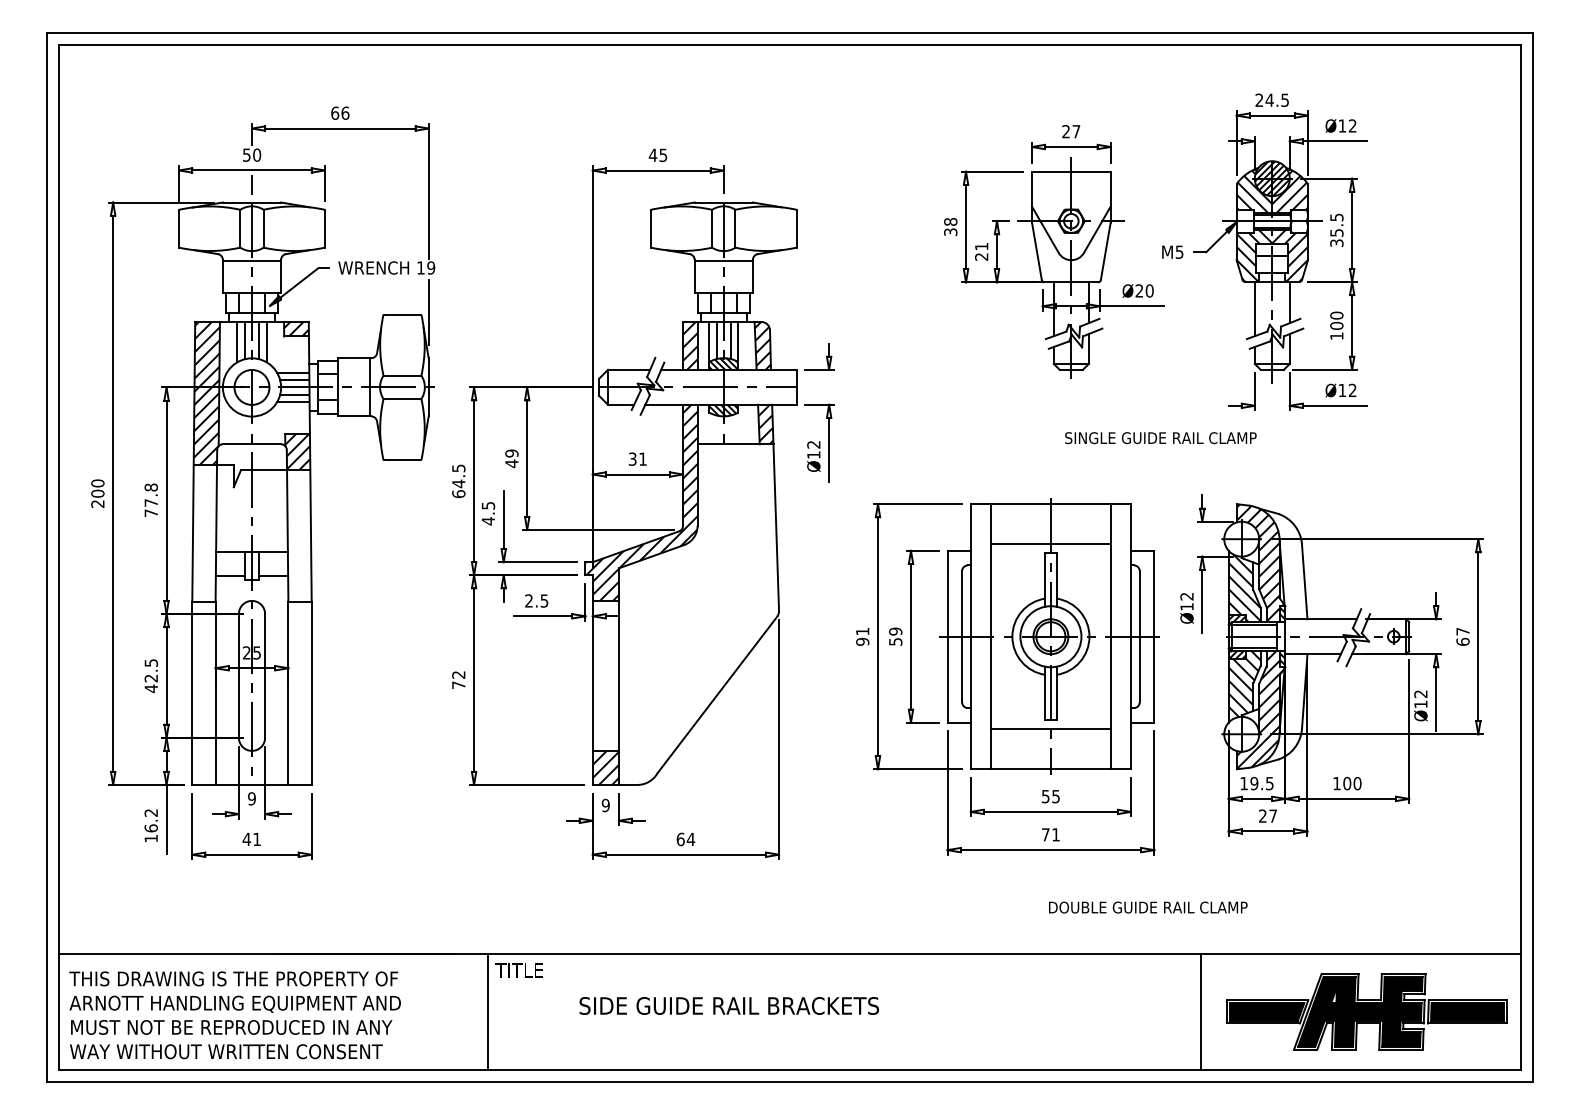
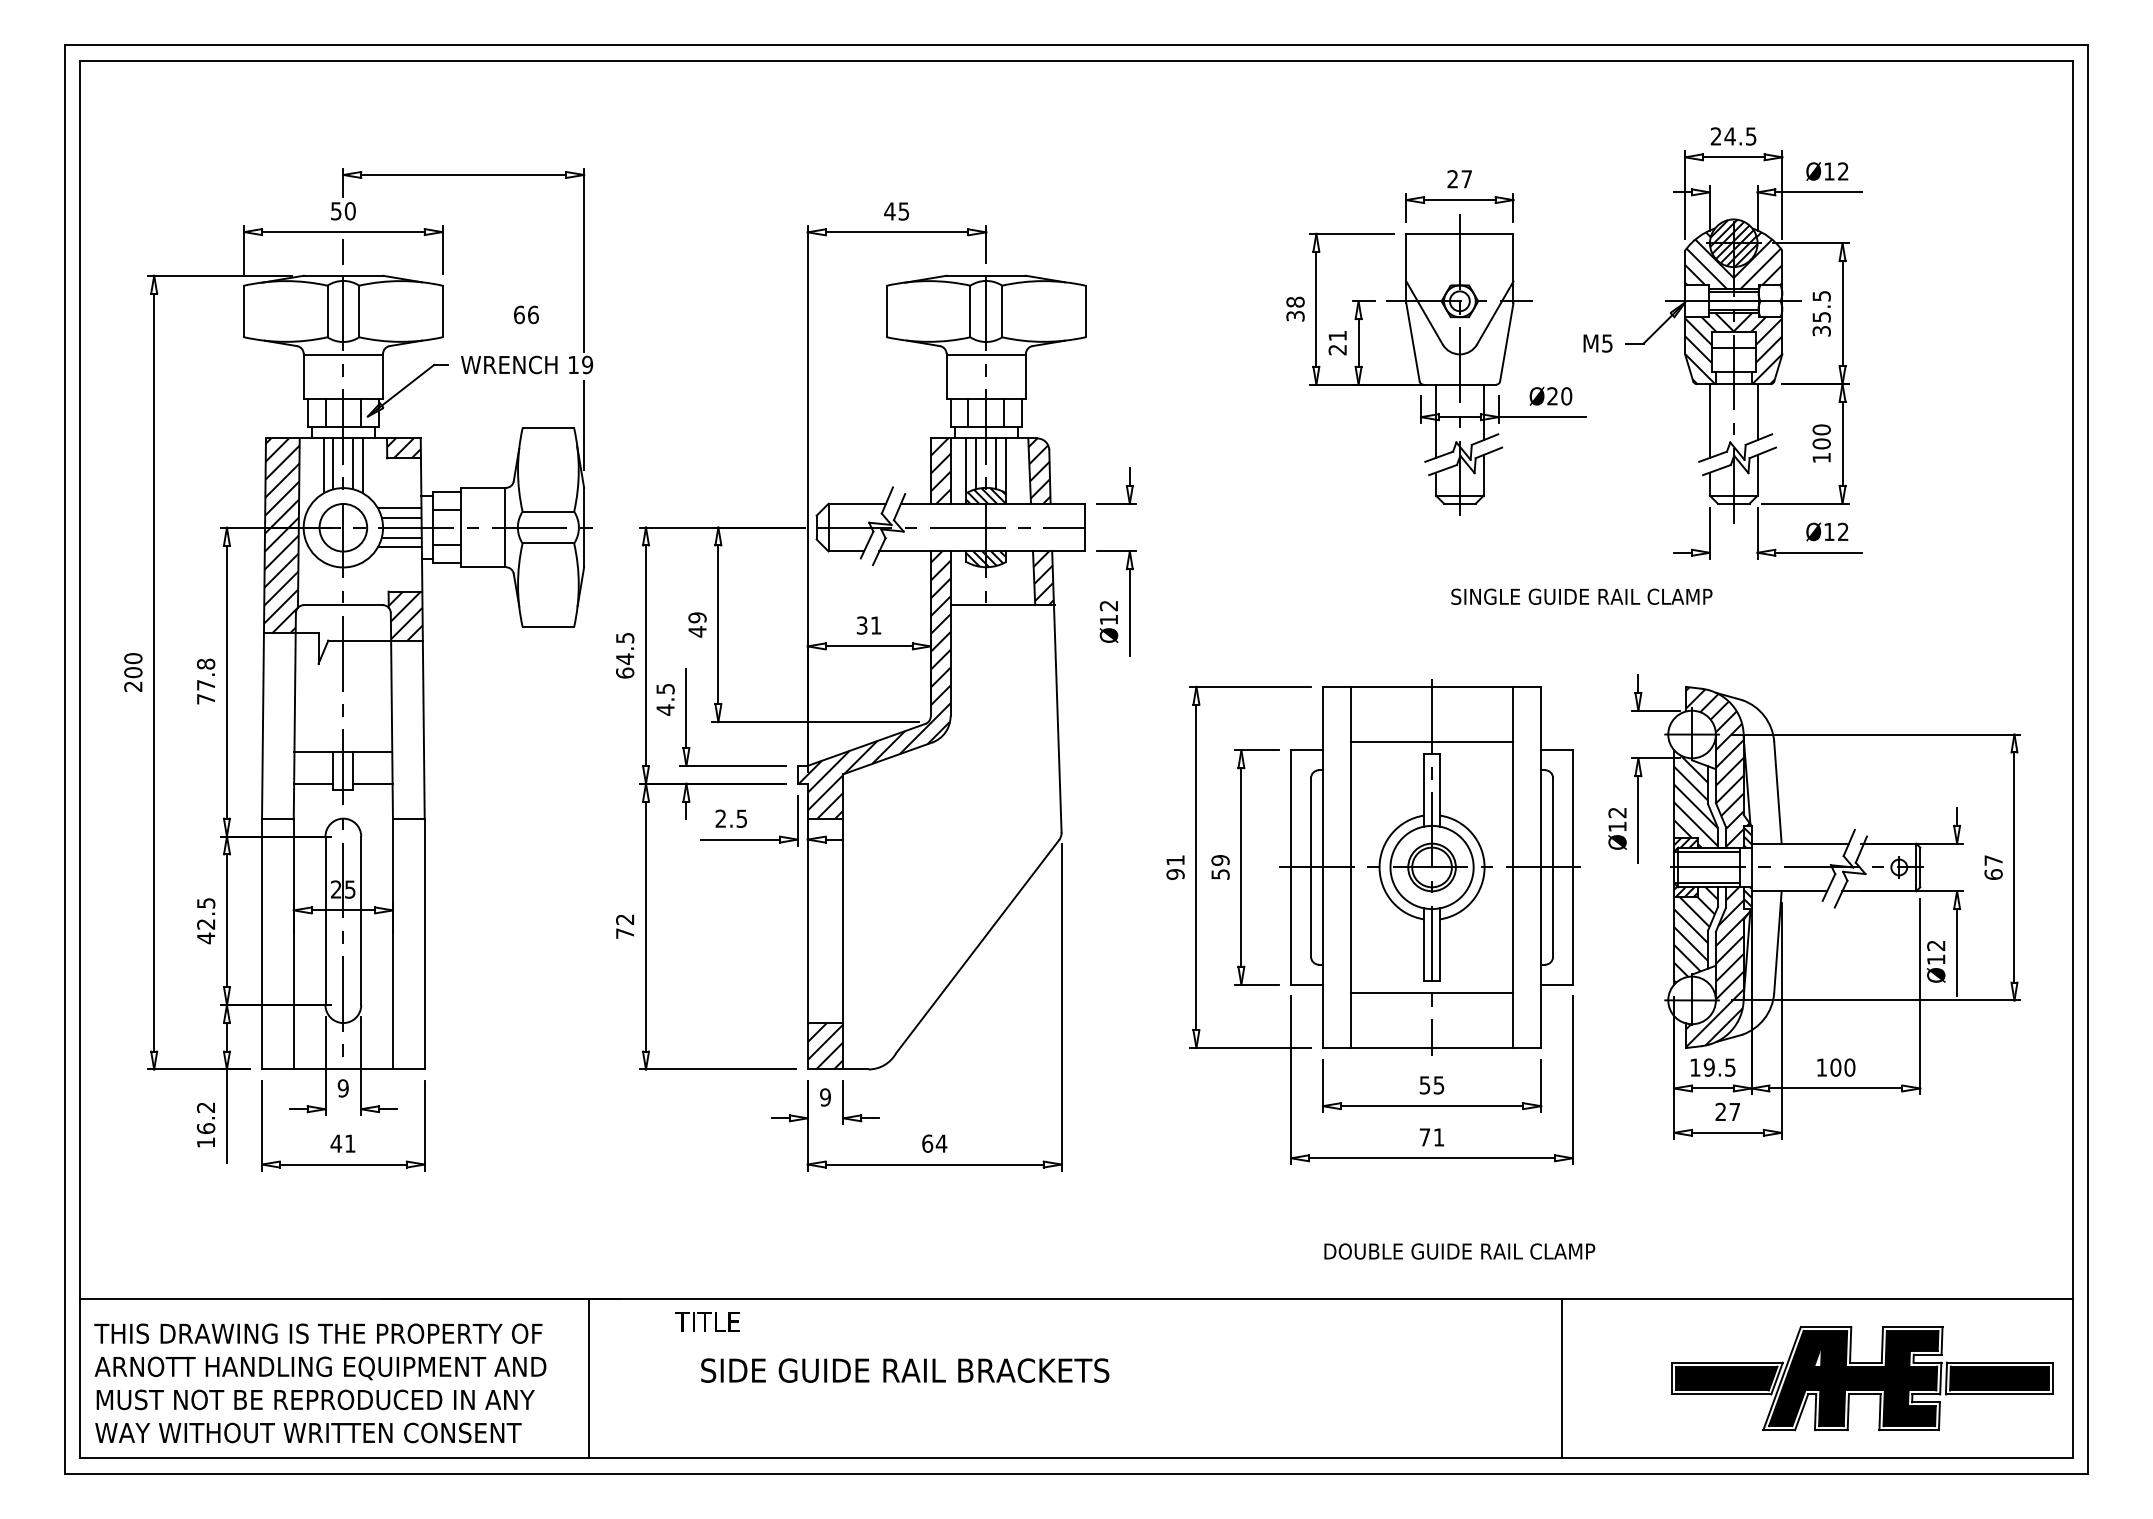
text: (340, 112) -> (526, 313), moved
text: (1148, 907) -> (1460, 1251), moved
text: (728, 1005) -> (904, 1369), moved
line: (488, 1011) -> (589, 1378), moved
line: (1200, 1011) -> (1562, 1378), moved

